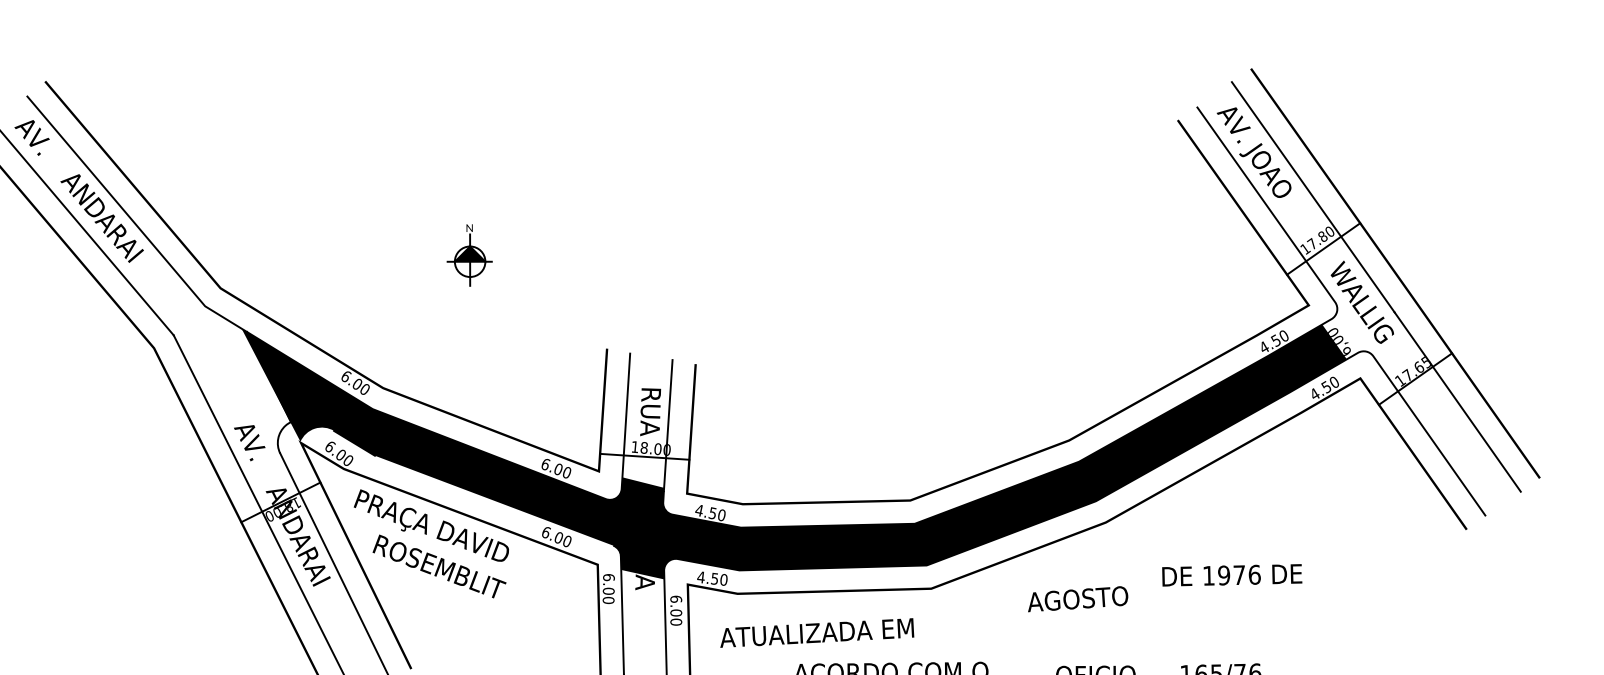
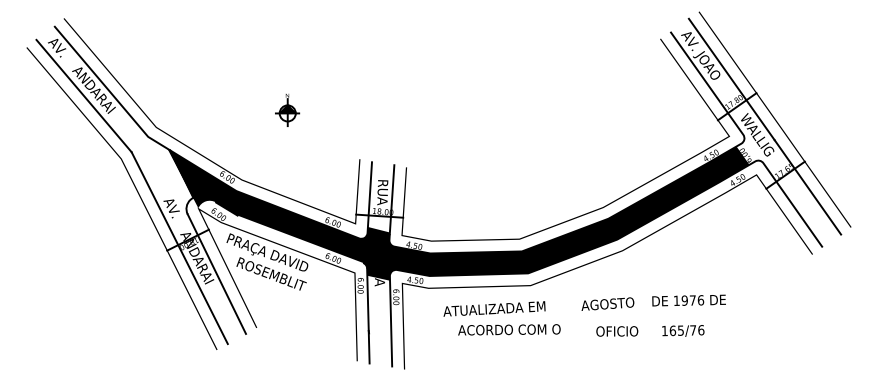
text: (1231, 575) -> (688, 300), moved
text: (1077, 597) -> (607, 303), moved
text: (817, 632) -> (494, 308), moved

